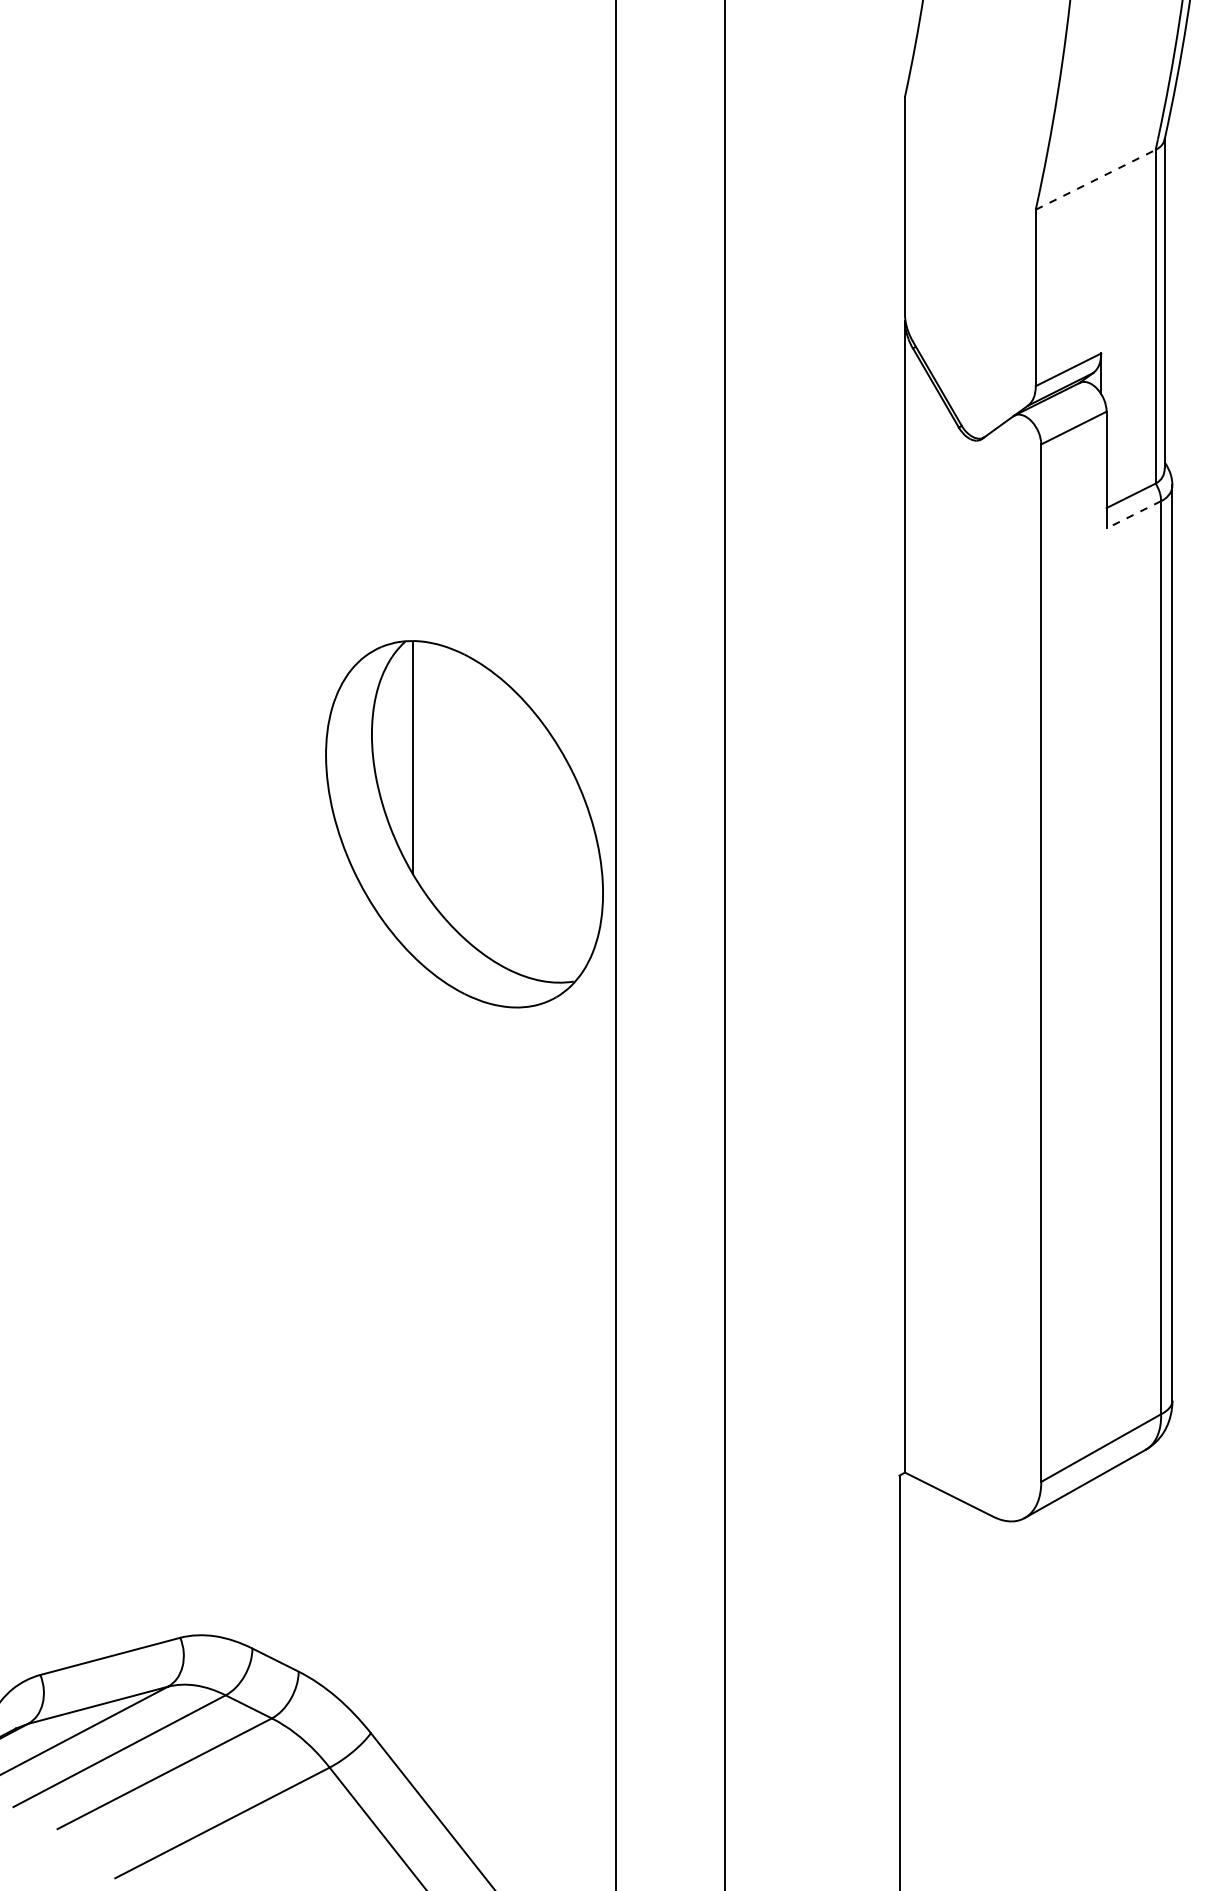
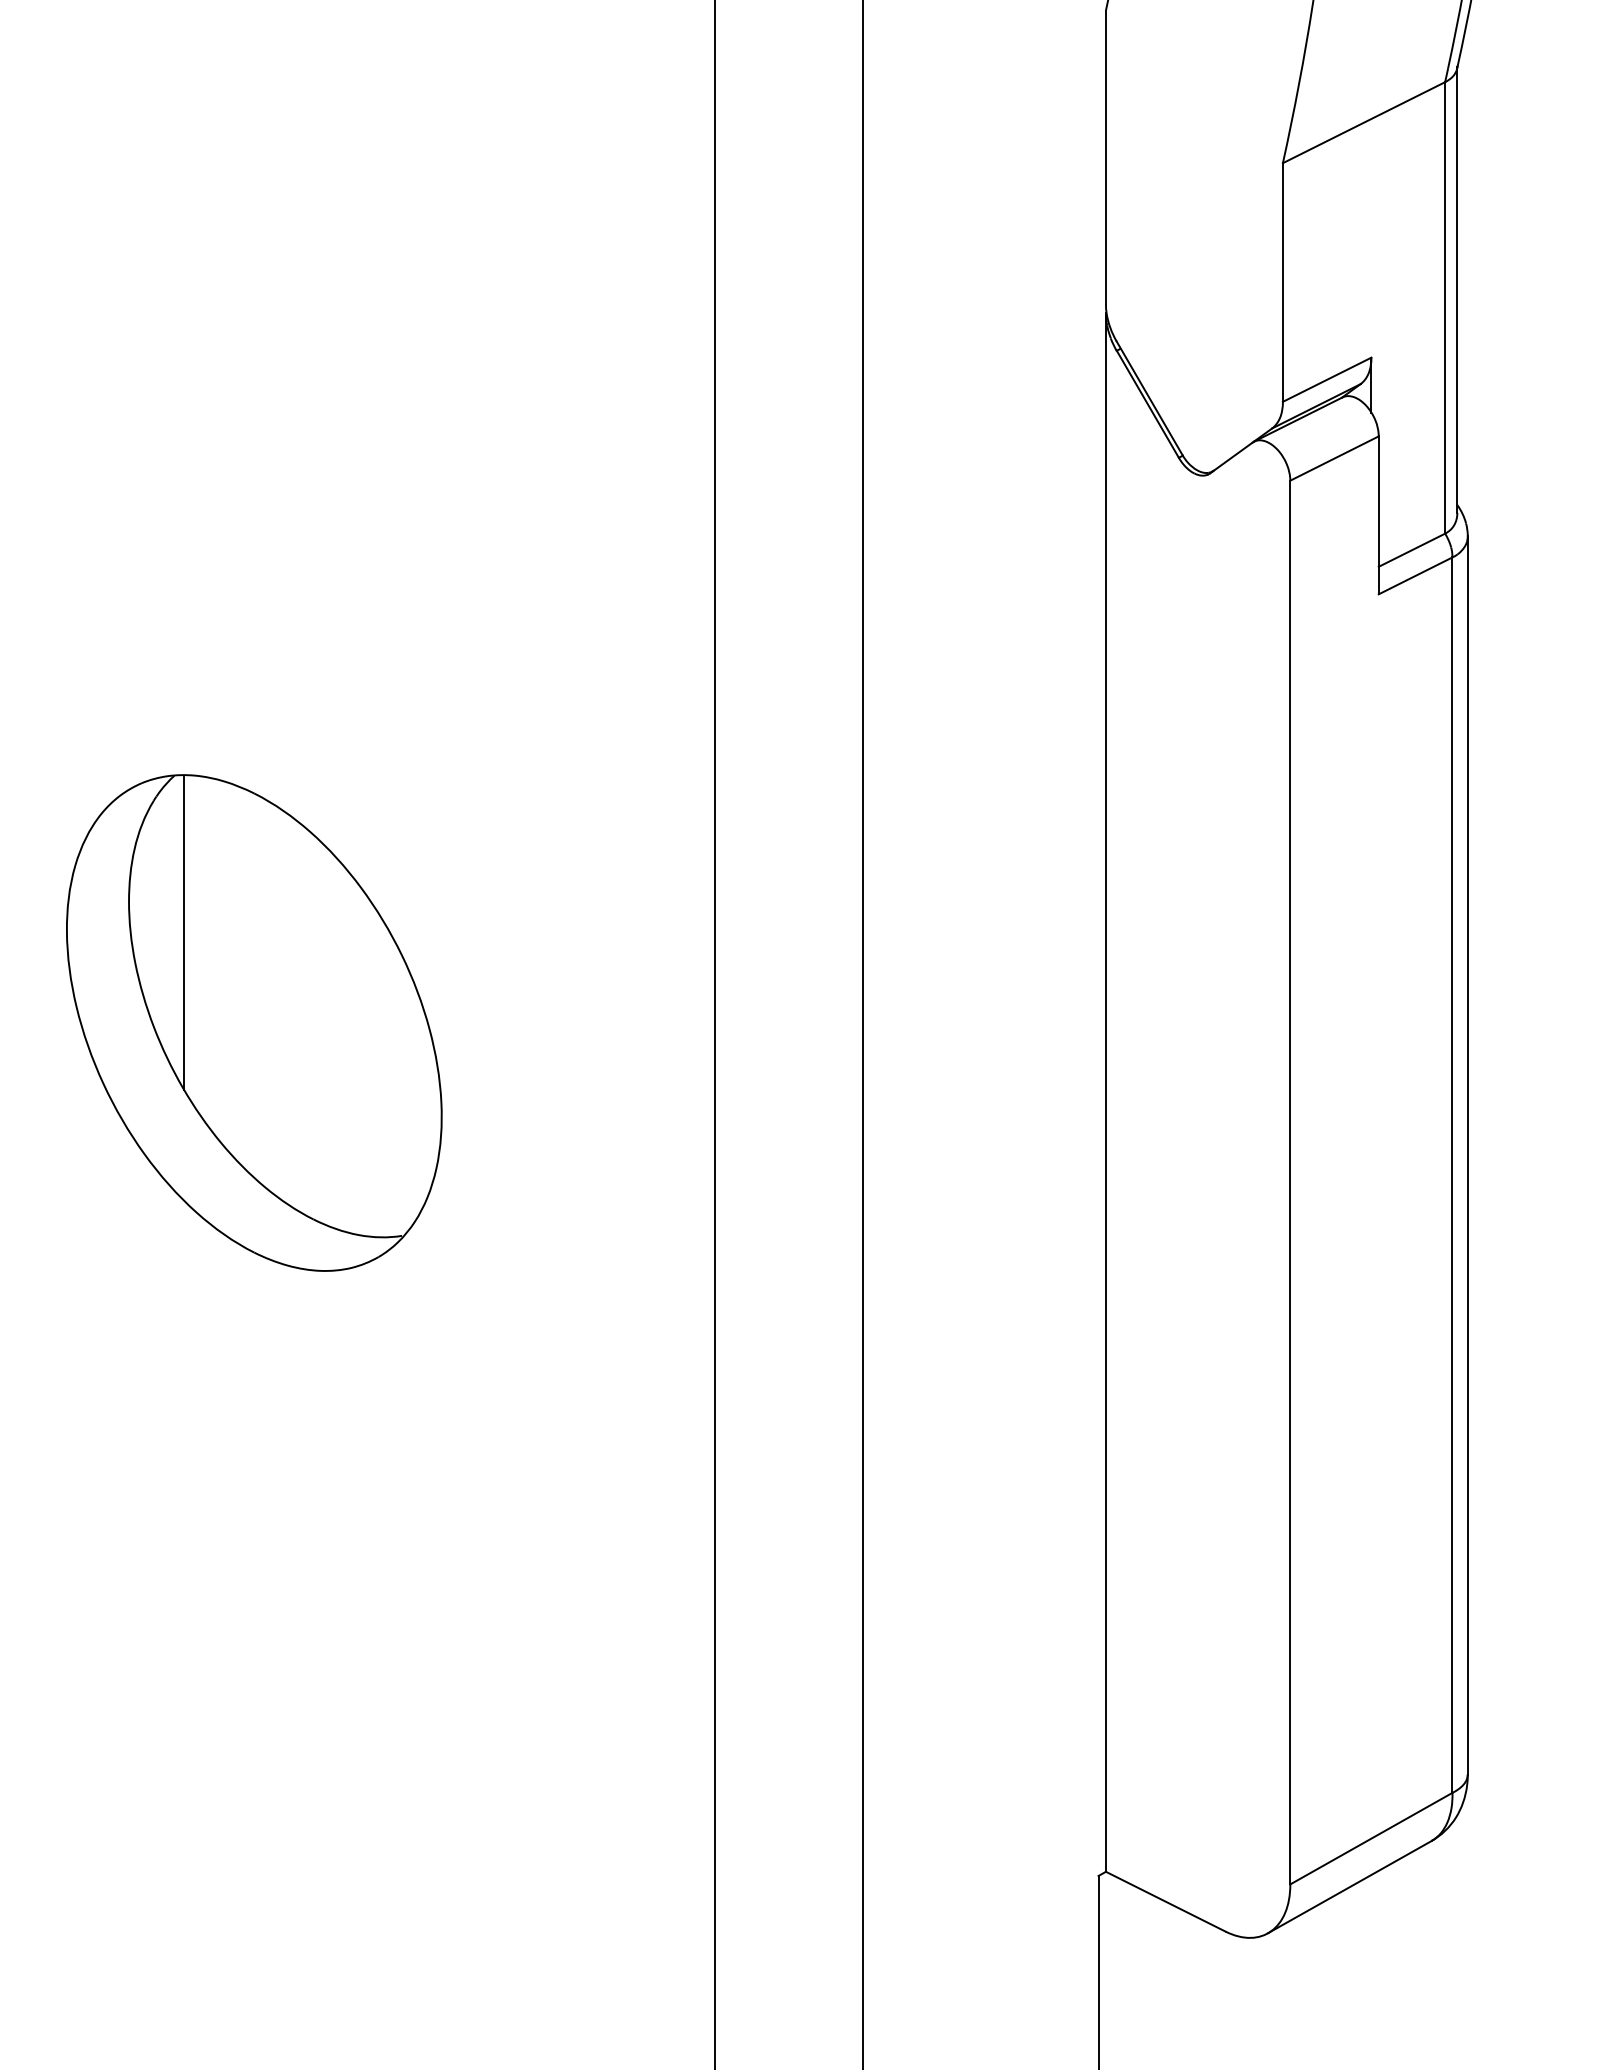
line: (1096, 179) -> (1365, 122), dashed -> solid
line: (1133, 515) -> (1415, 576), dashed -> solid
part: (464, 824) -> (254, 1023), moved

